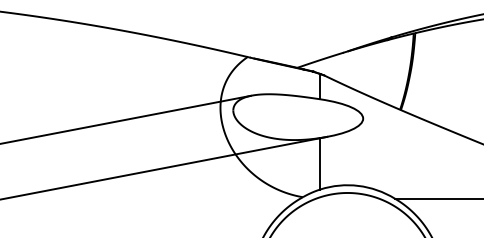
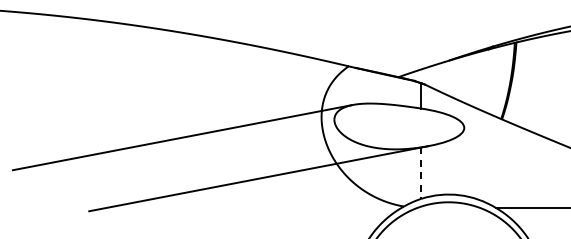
line: (320, 164) -> (421, 173), solid -> dashed

